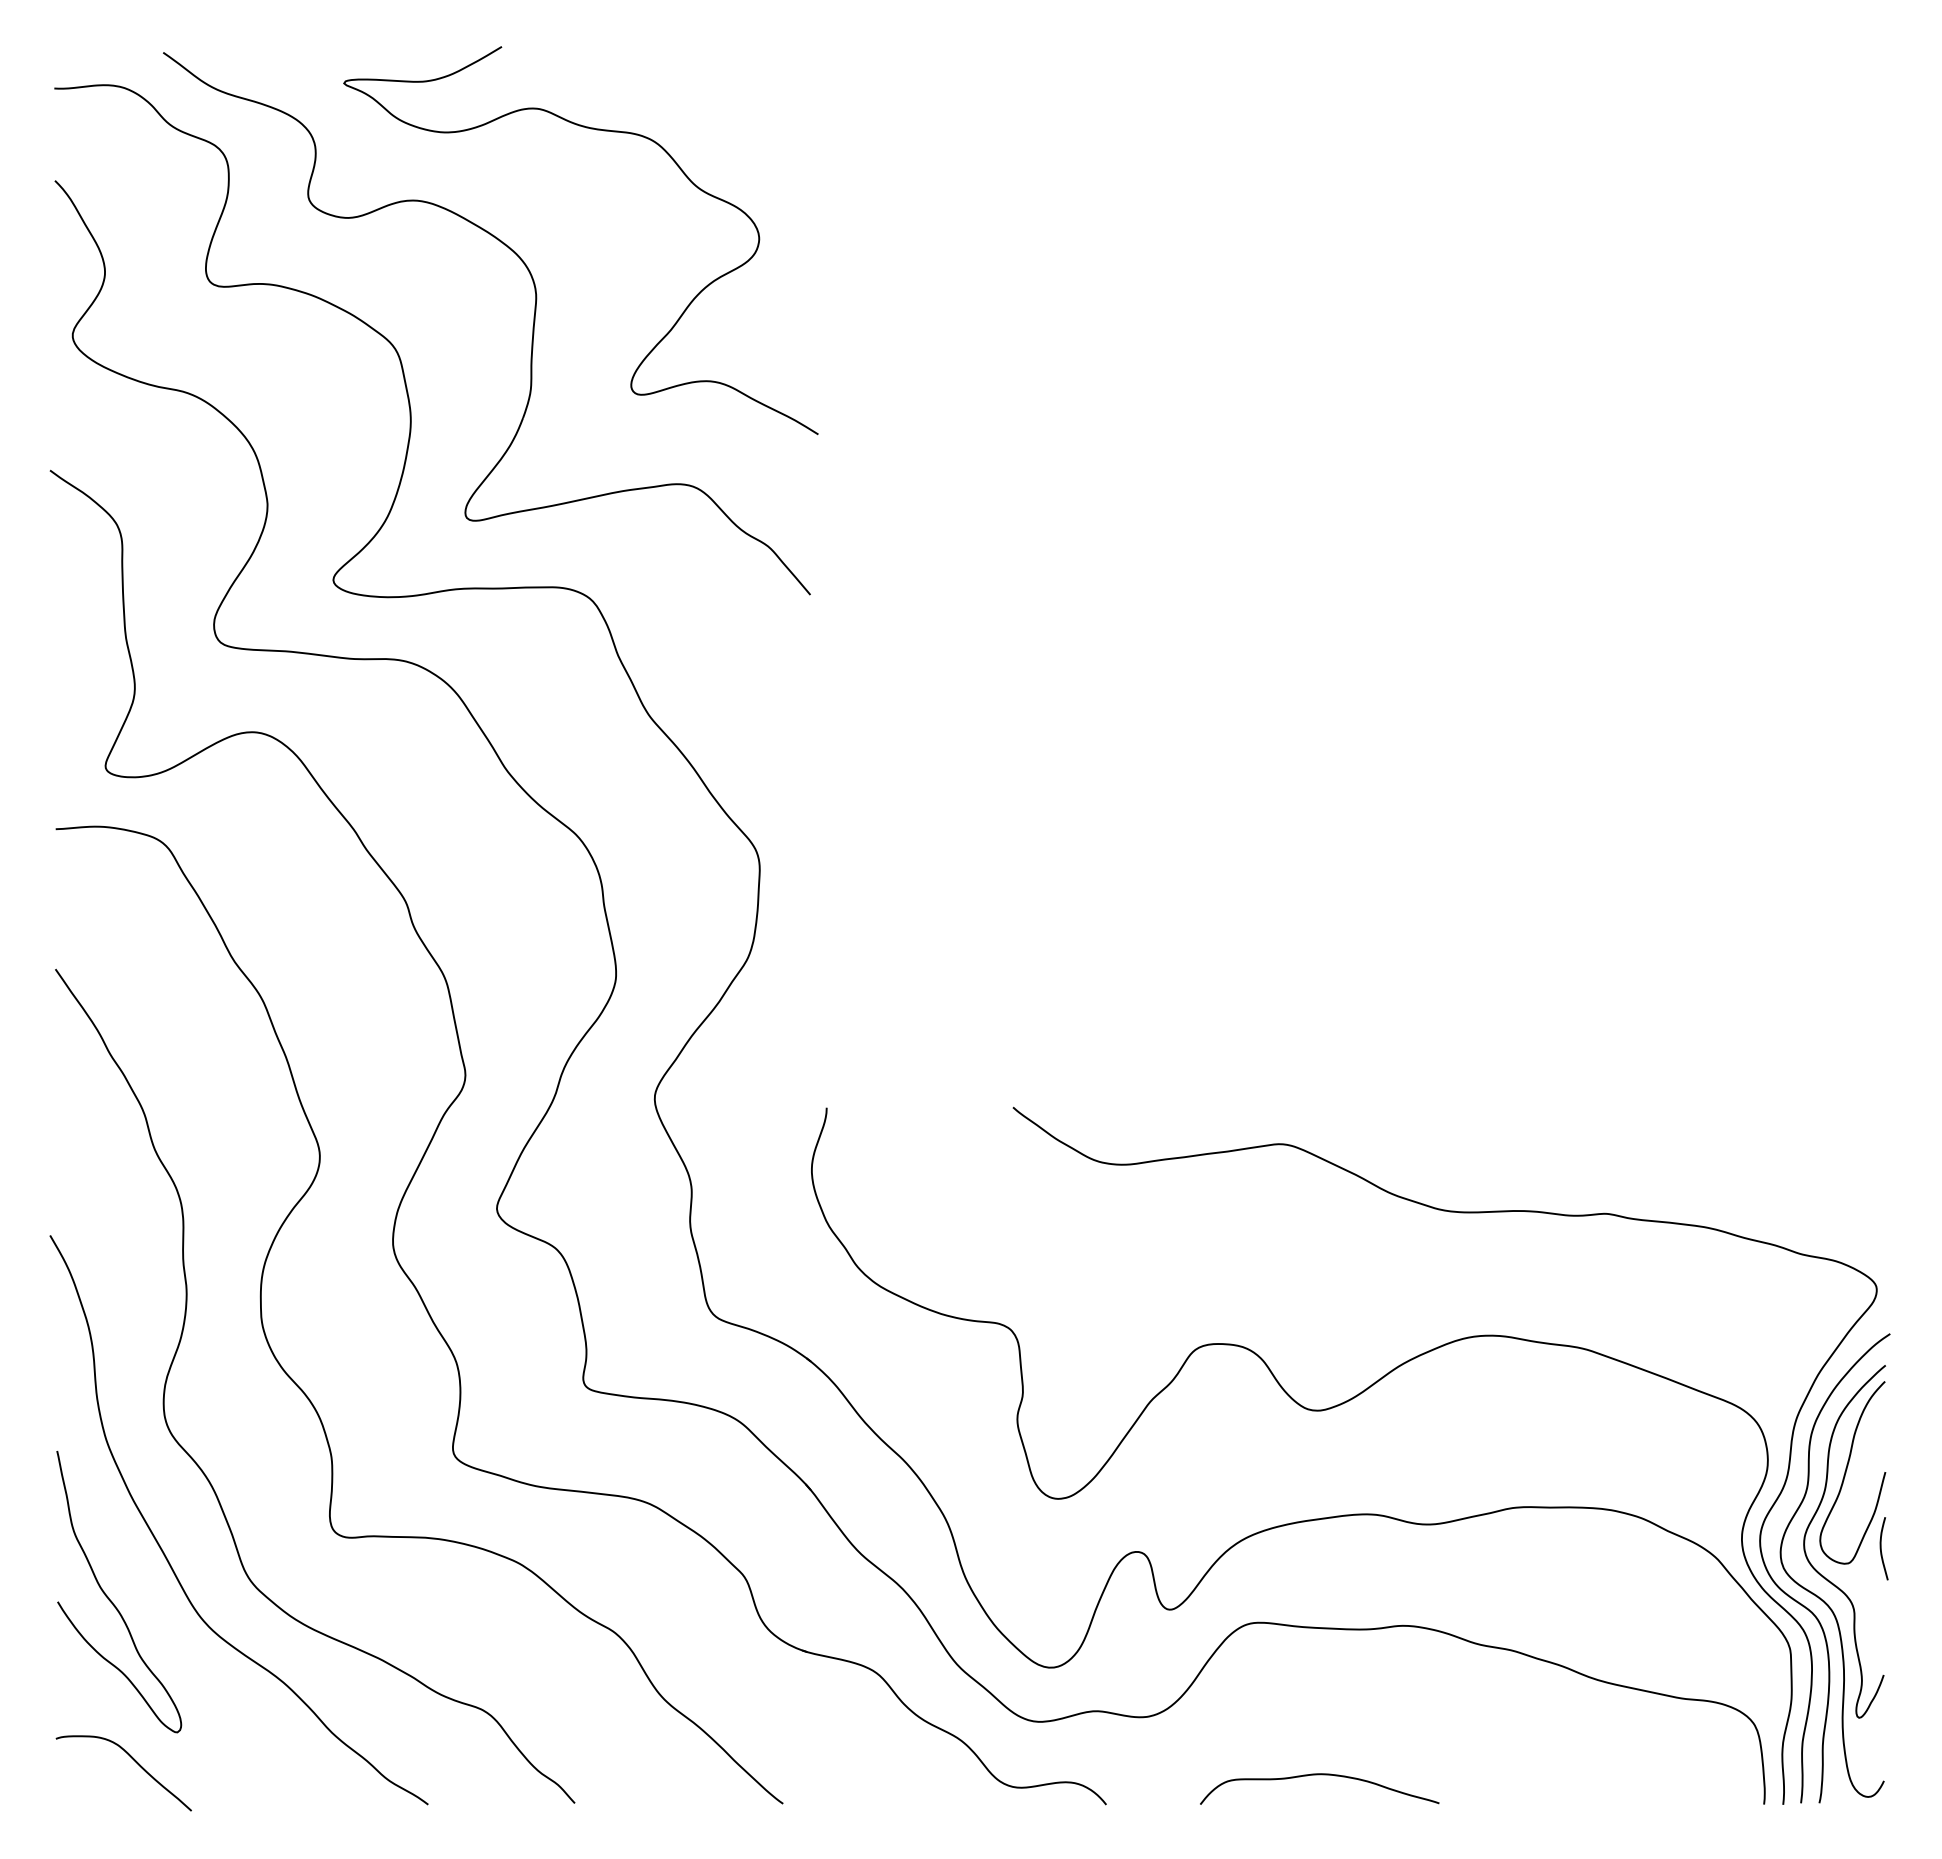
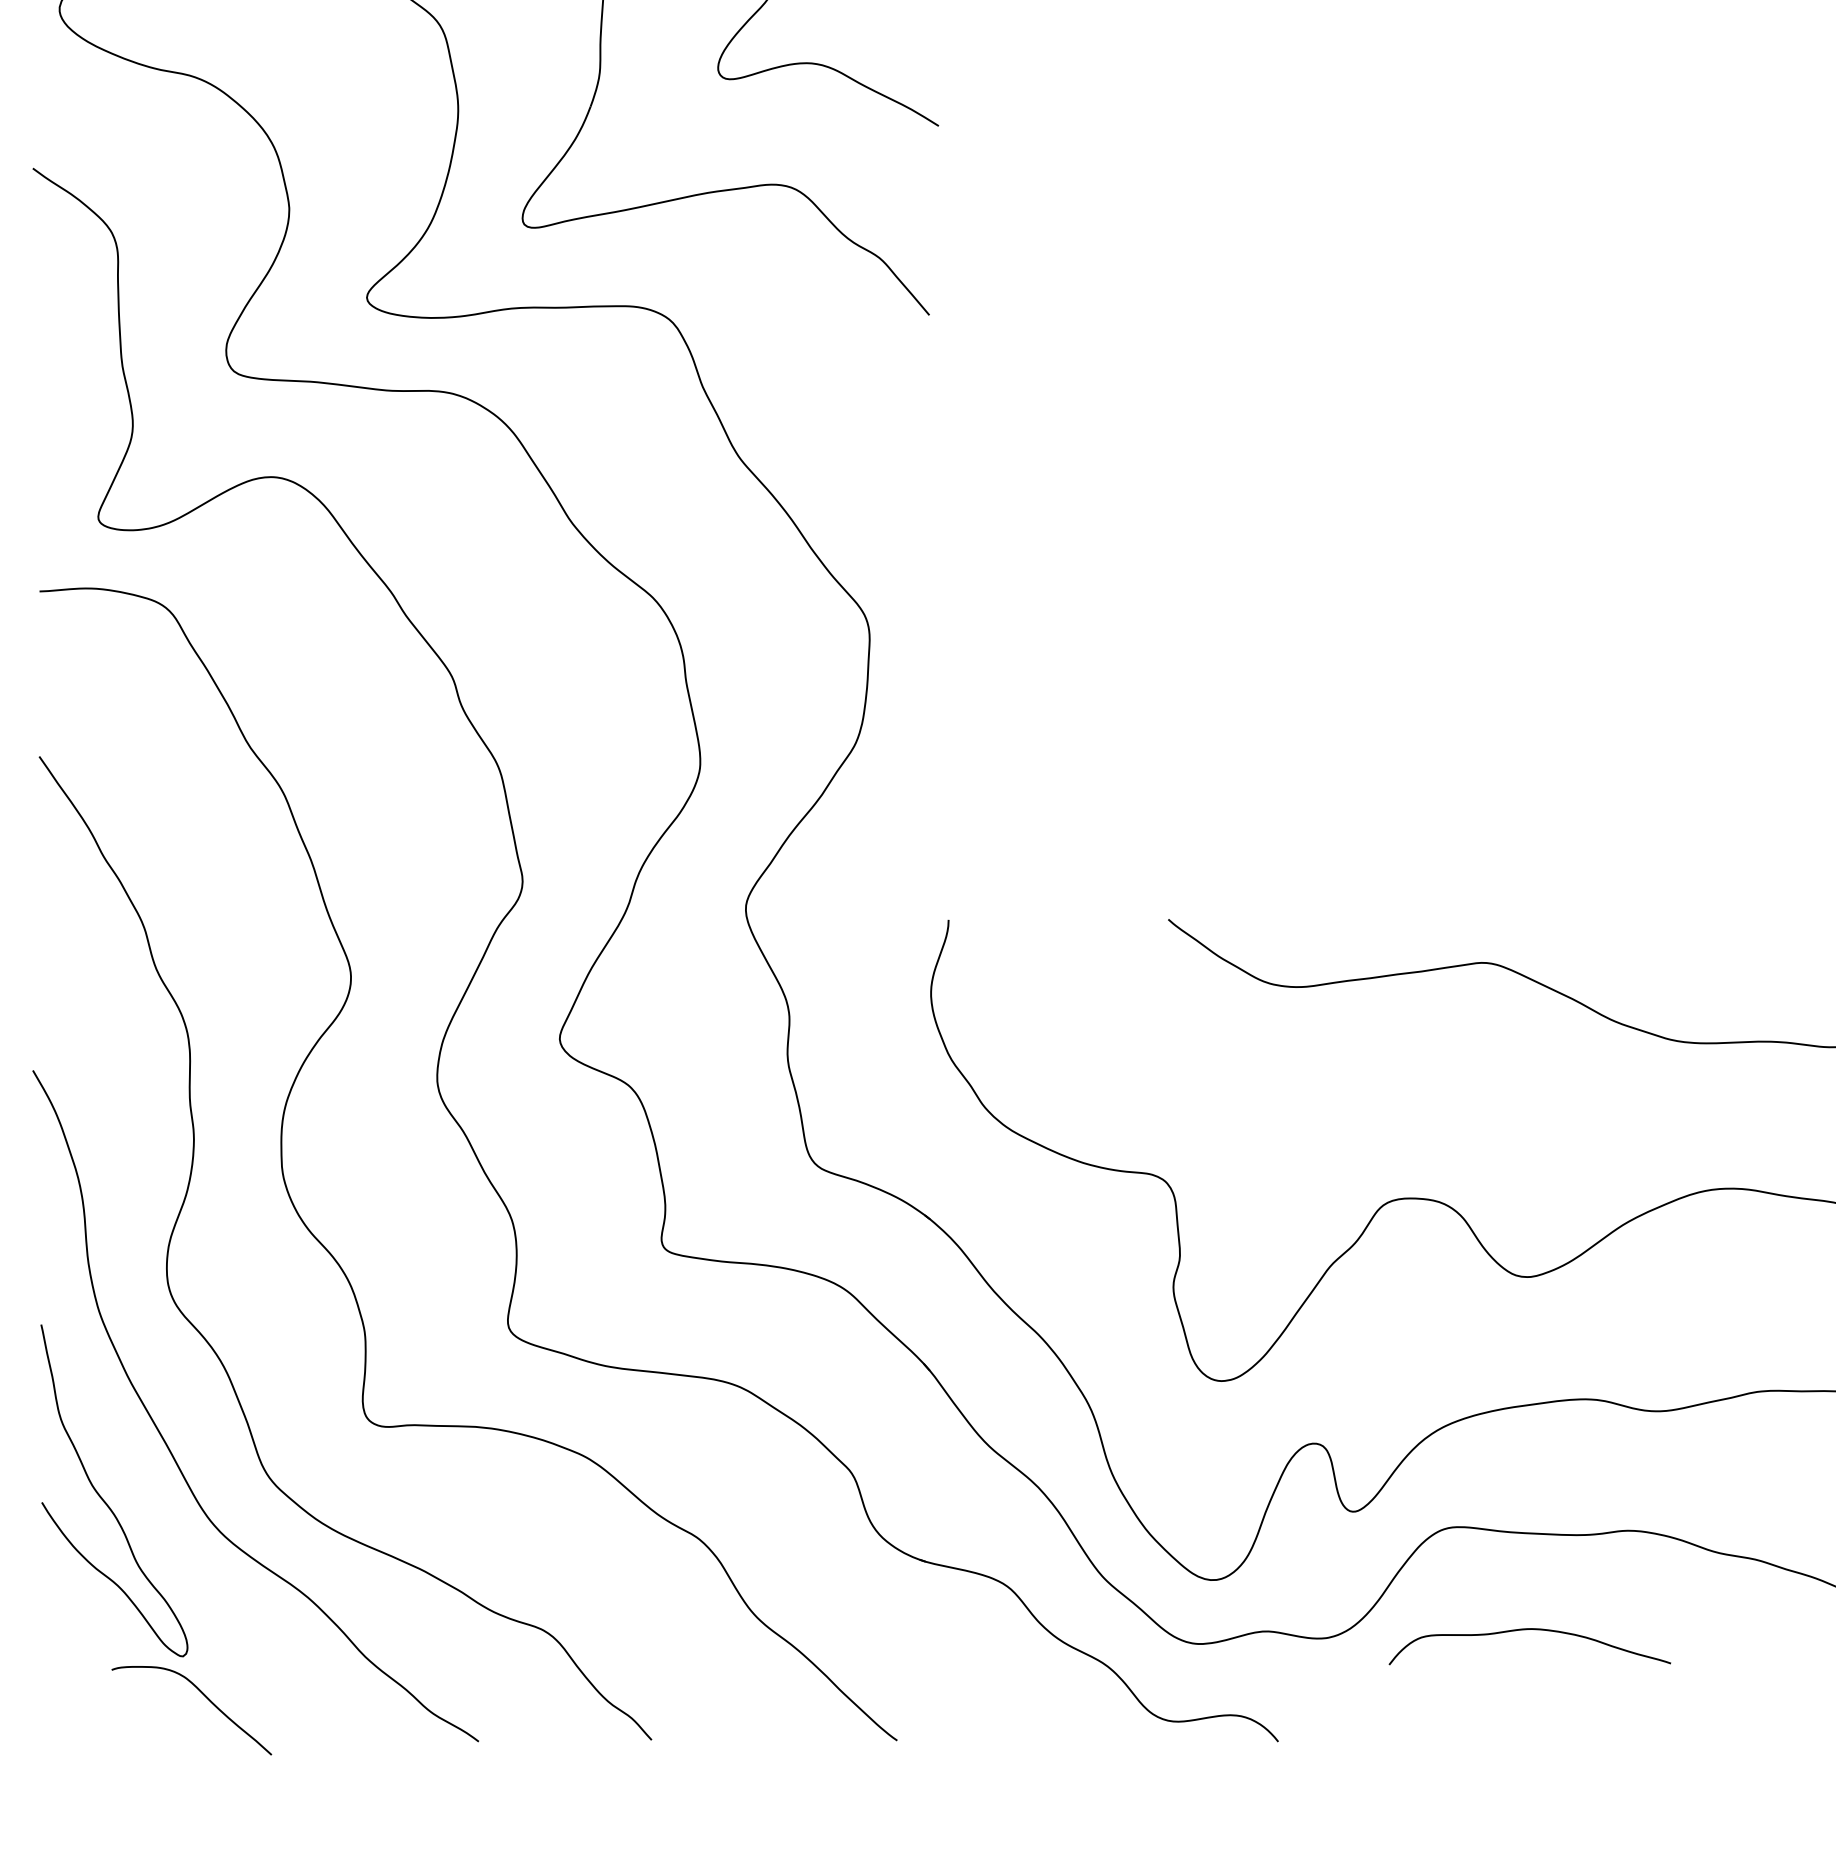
curve: (134, 1761) -> (204, 1696), moved
curve: (1319, 1775) -> (1529, 1630), moved

